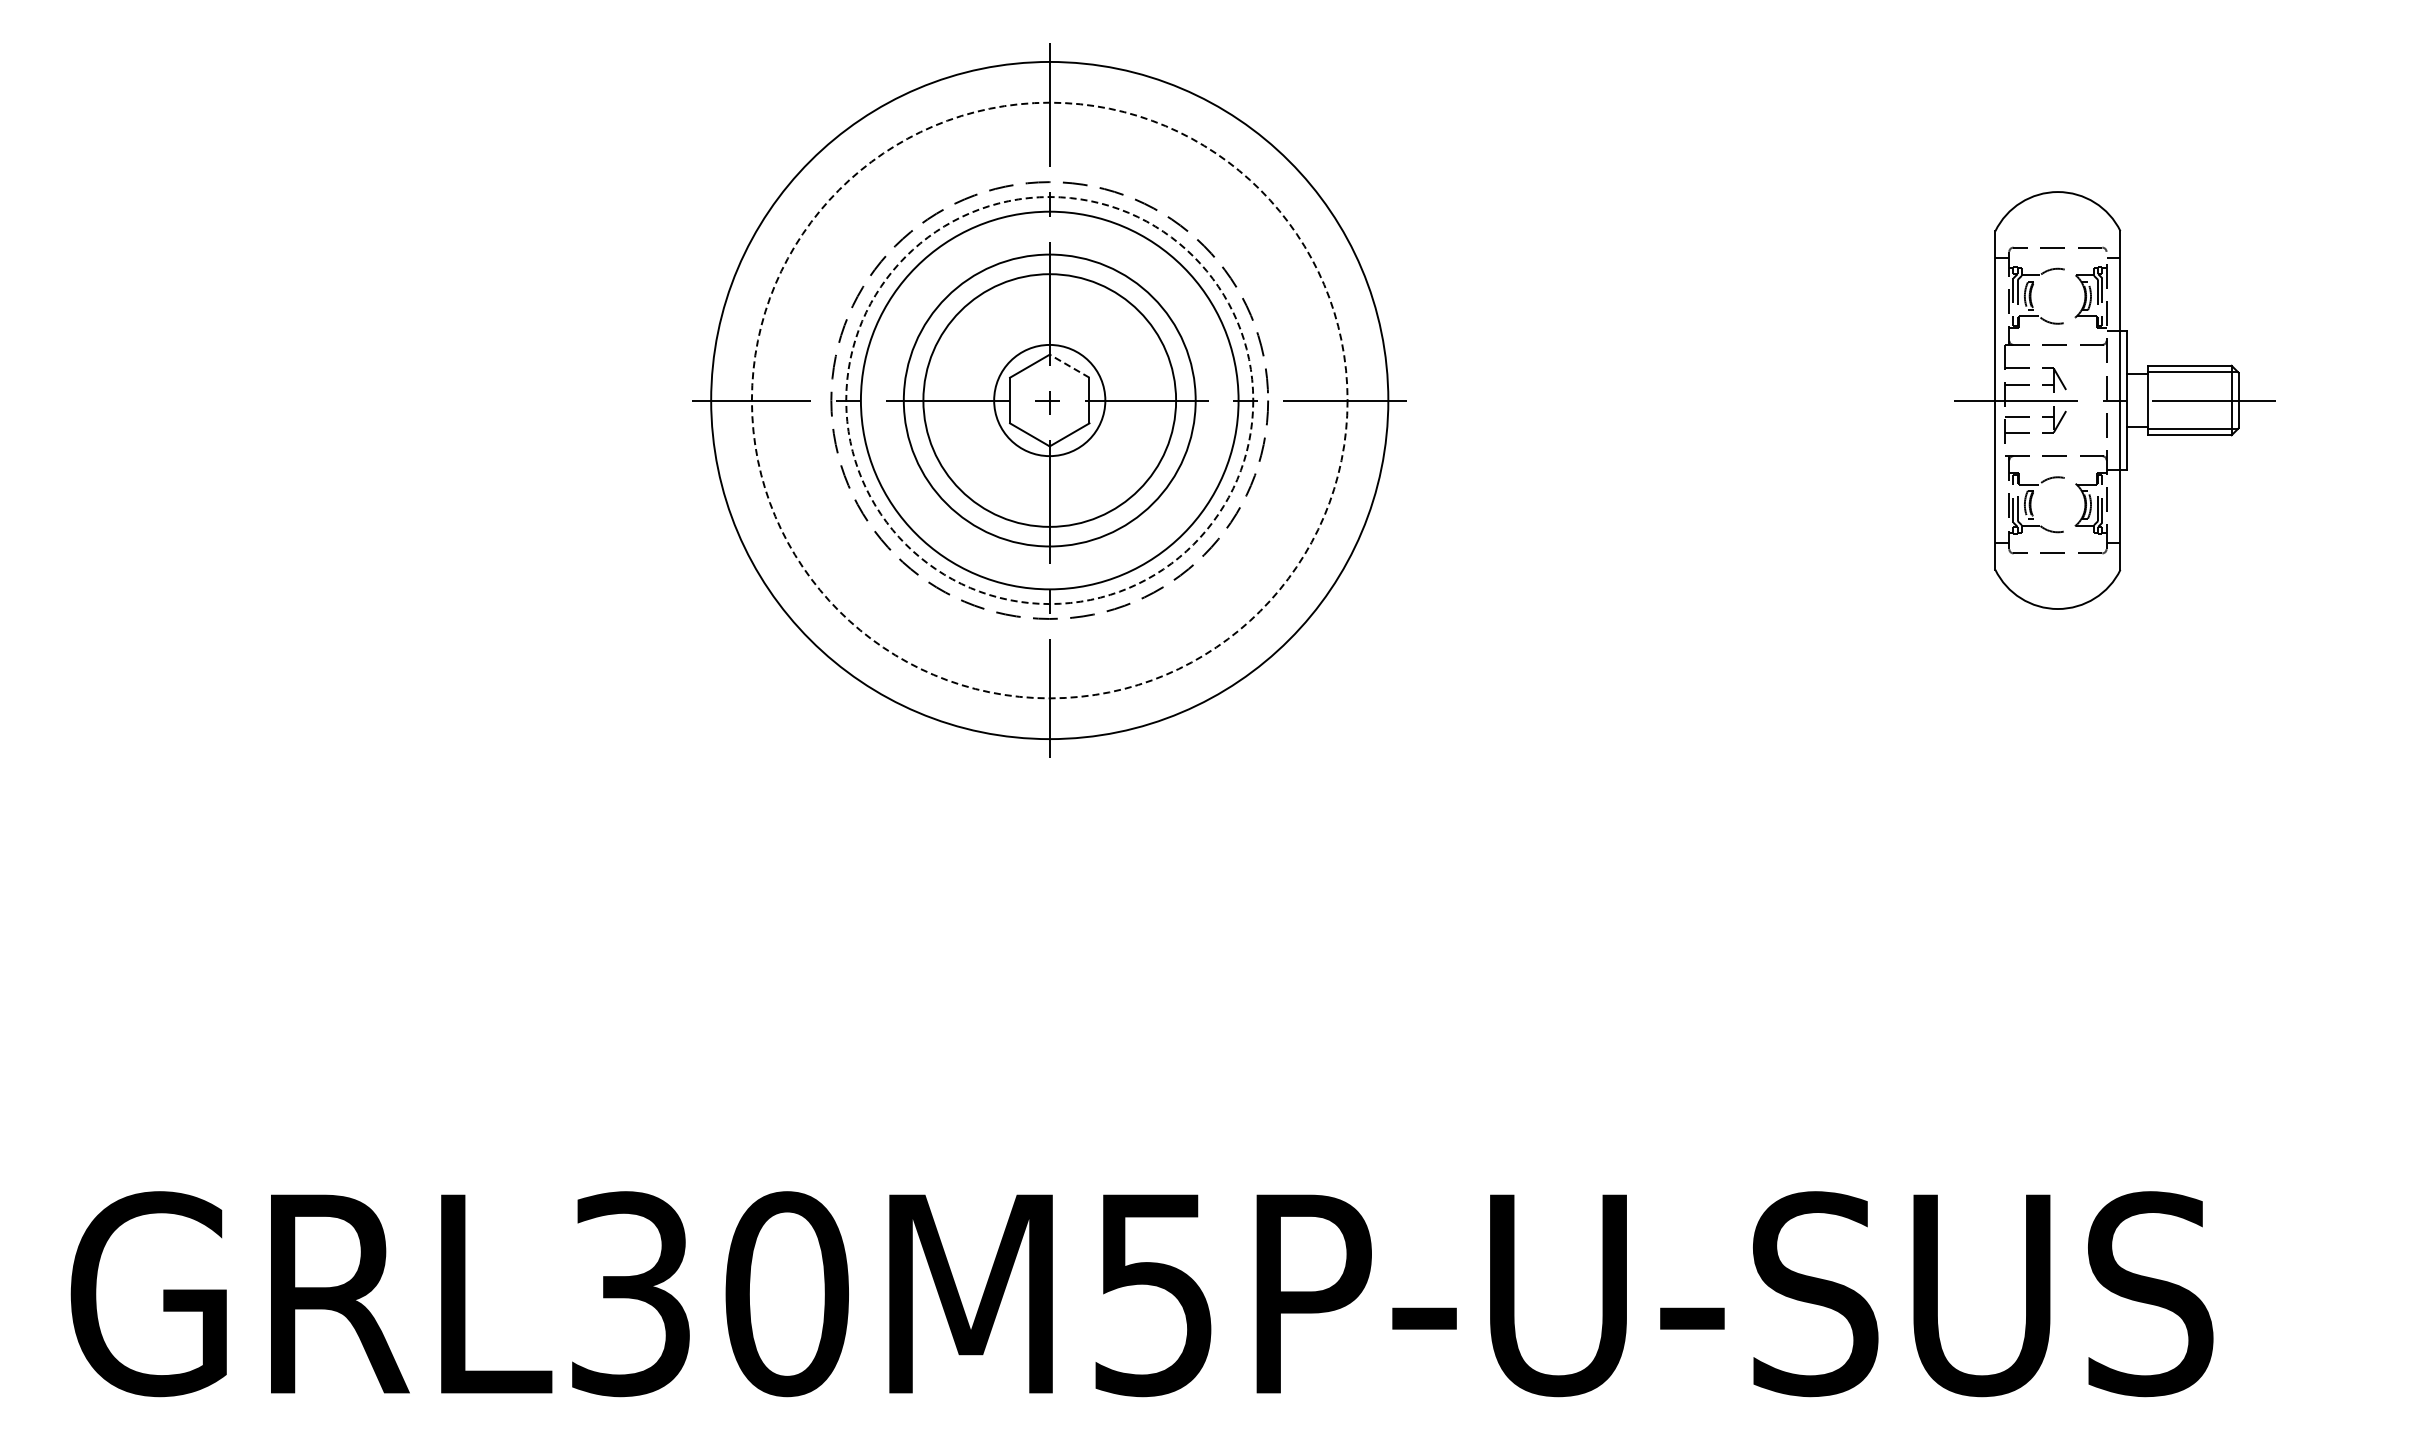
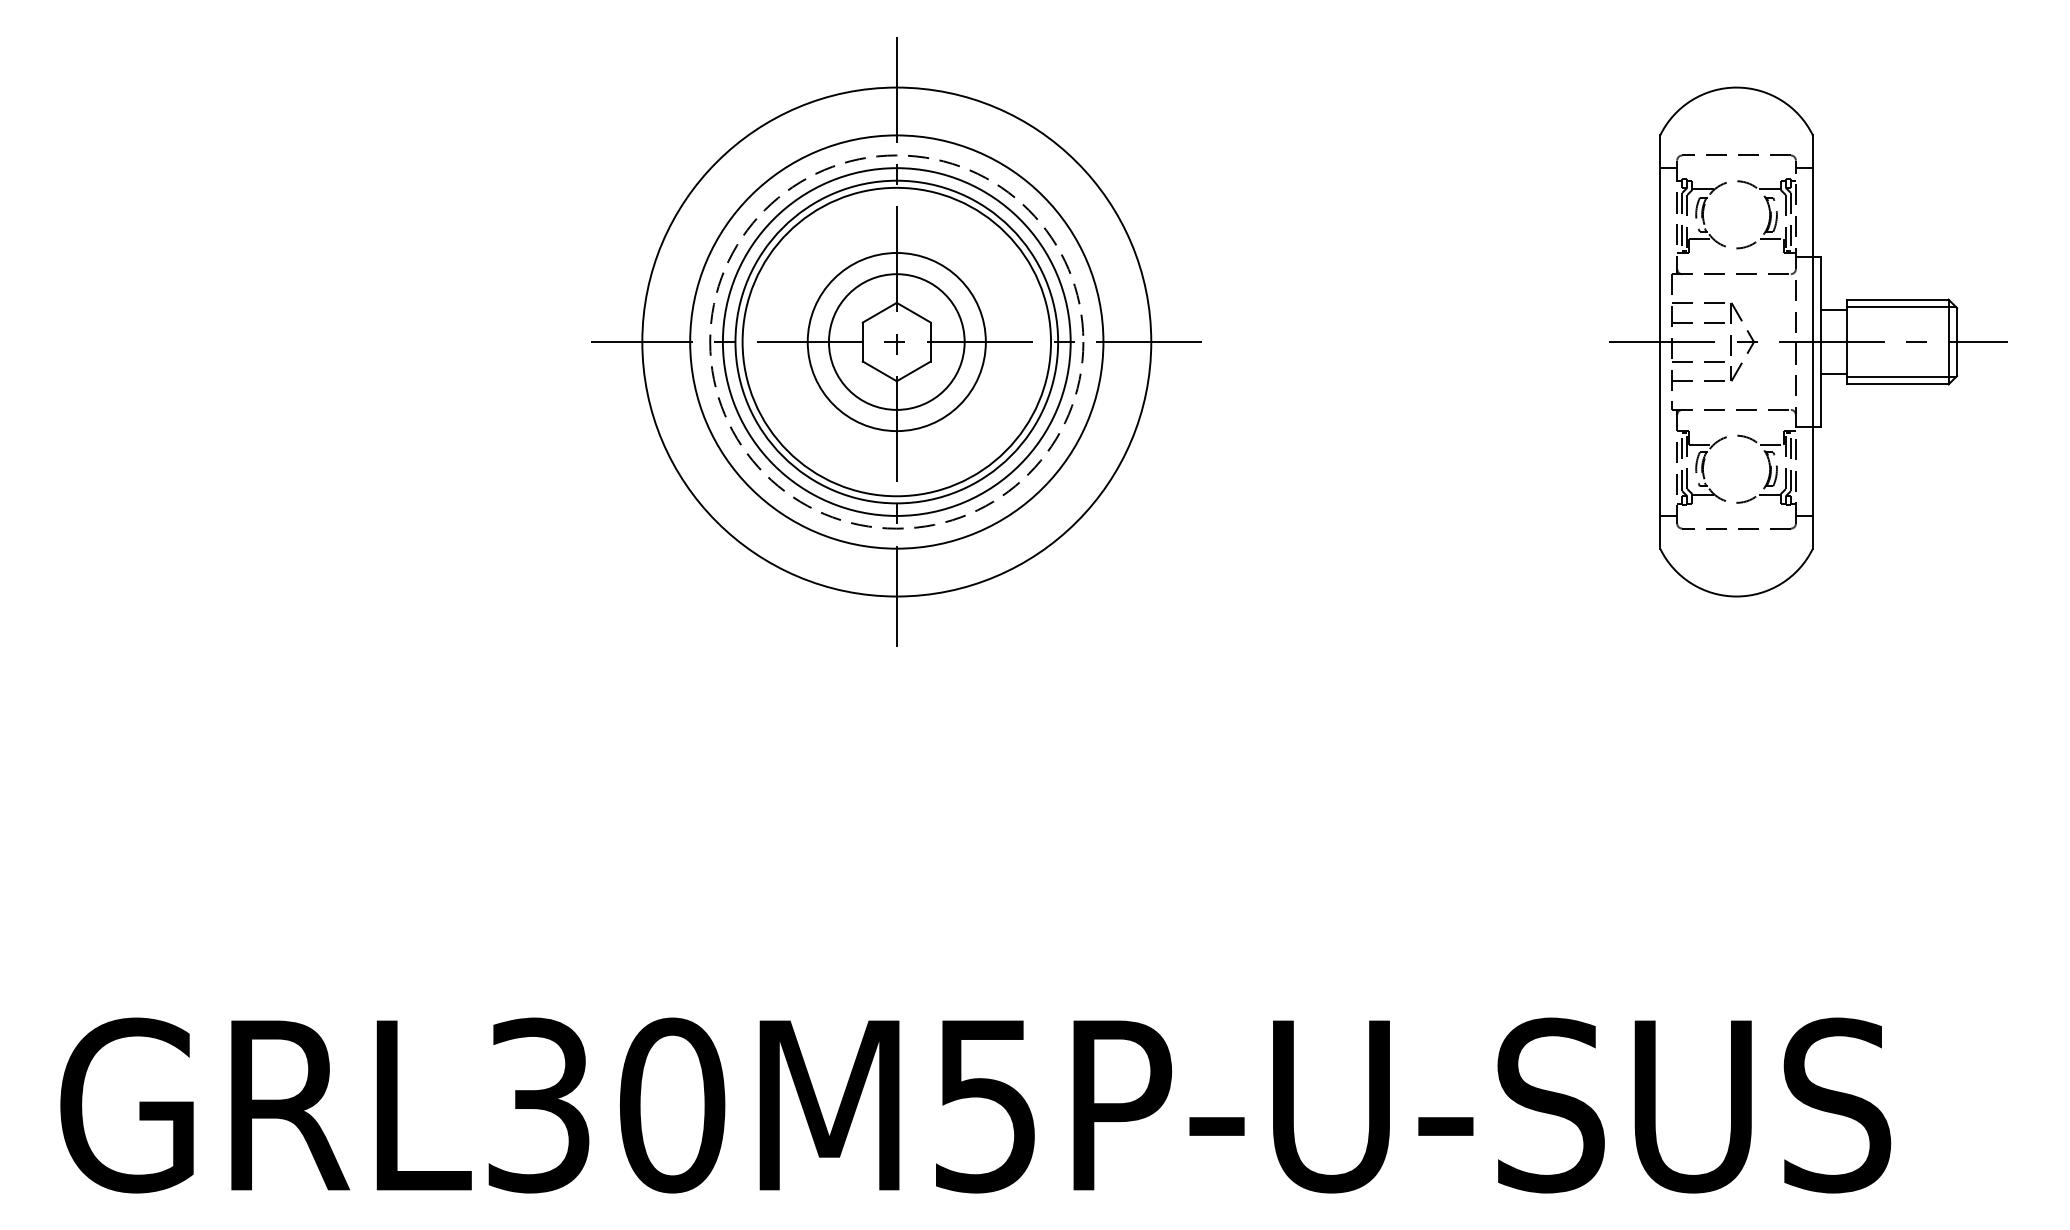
line: (1069, 366) -> (913, 312), dashed -> solid
circle: (1049, 400) -> (896, 342), dashed -> solid
circle: (1049, 400) -> (896, 342), dashed -> solid
circle: (1049, 400) -> (896, 342), size x0.71
circle: (1049, 400) -> (896, 342), size x0.71
circle: (1049, 400) -> (896, 342), size x1.43
circle: (1049, 400) -> (896, 342), size x1.43
part: (2116, 400) -> (1808, 342), size x1.43

